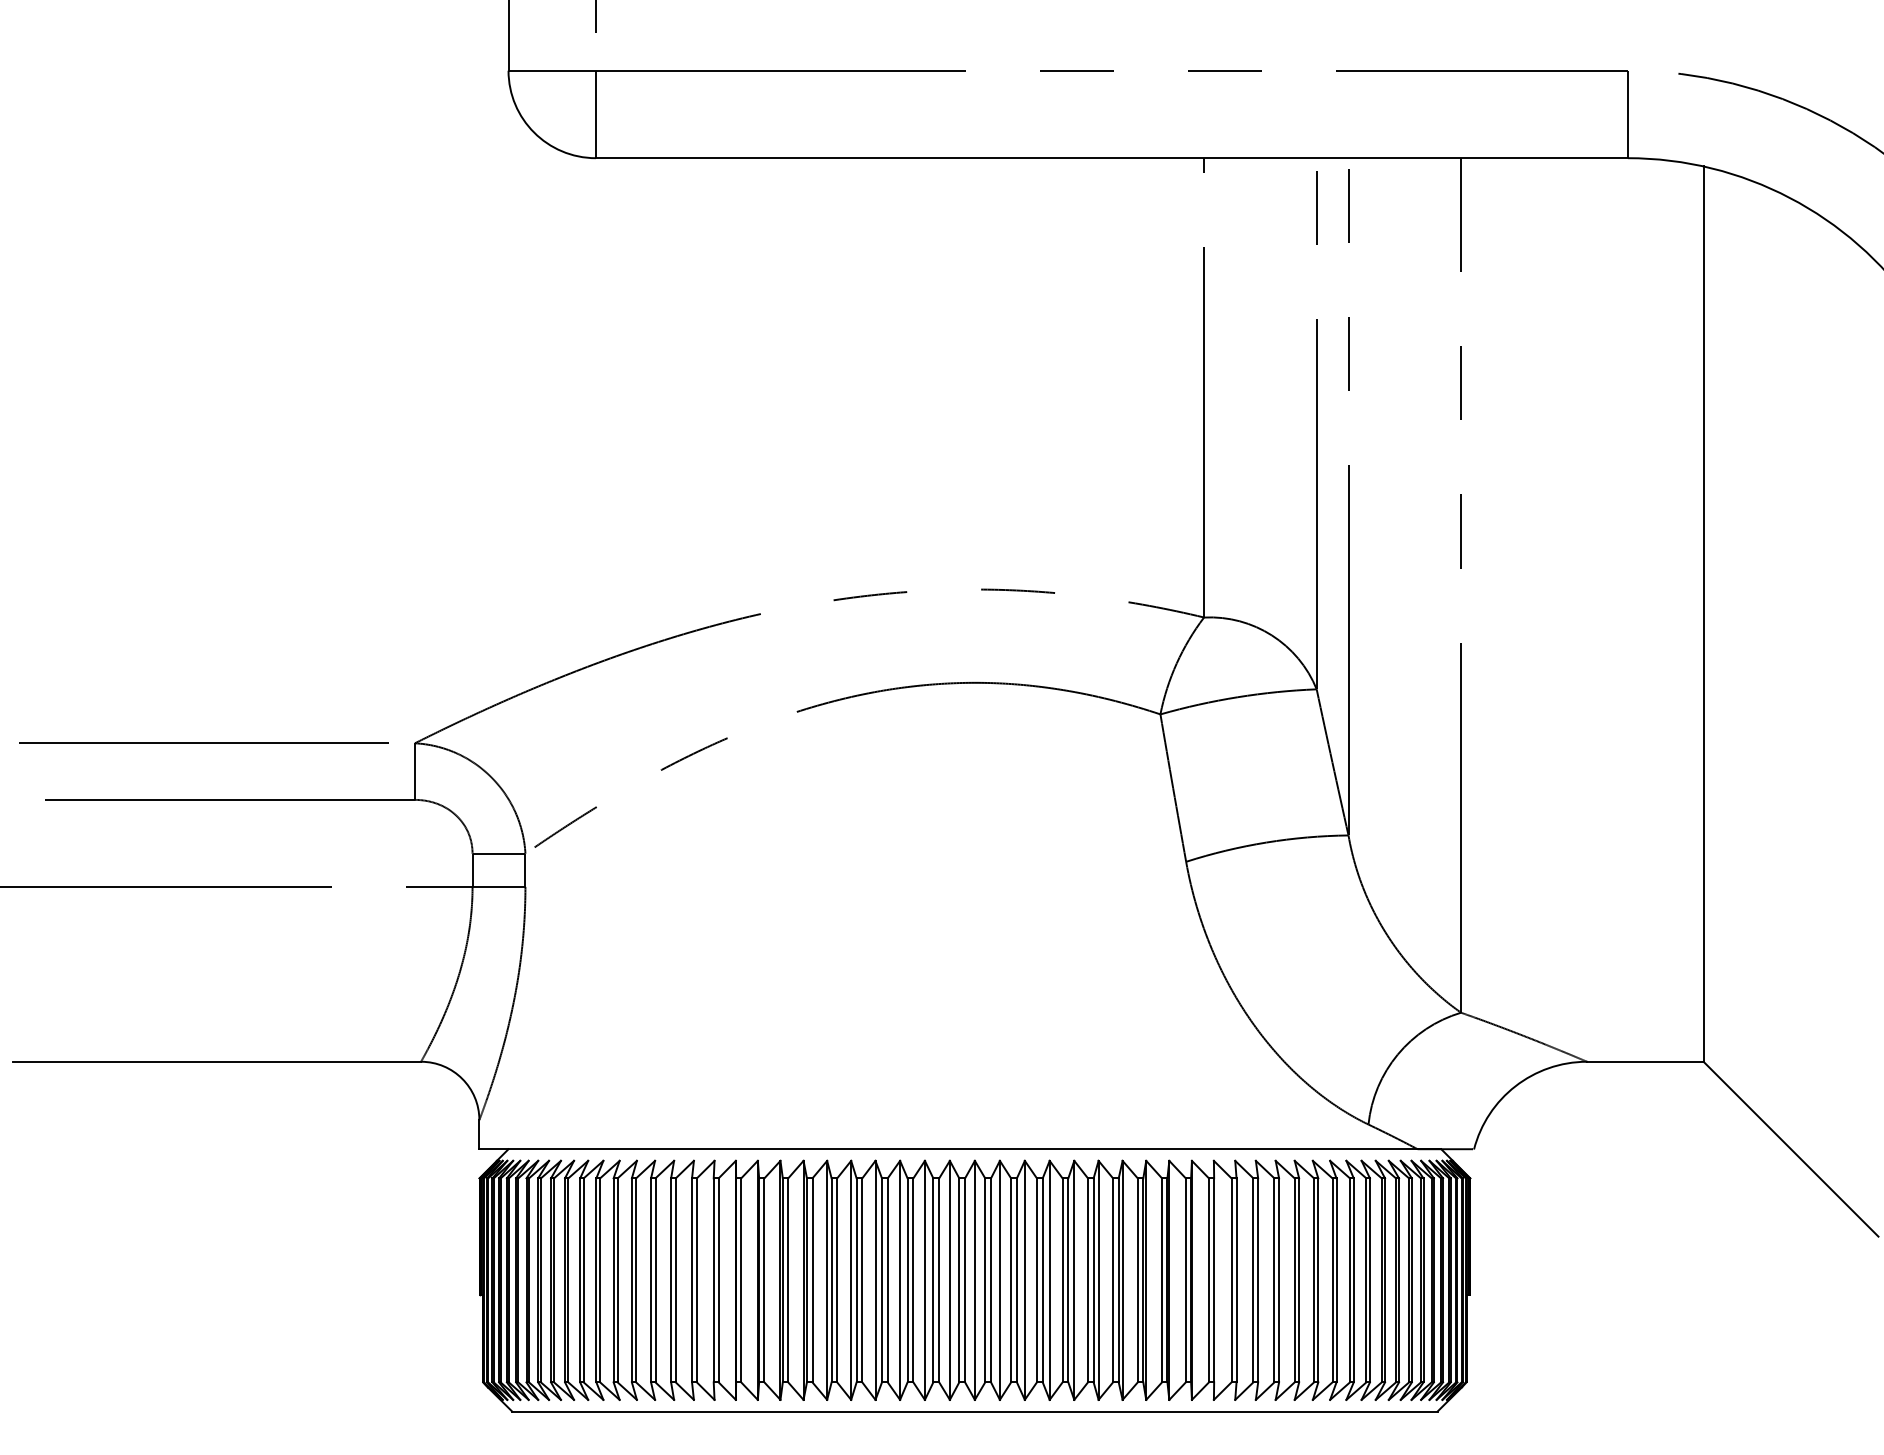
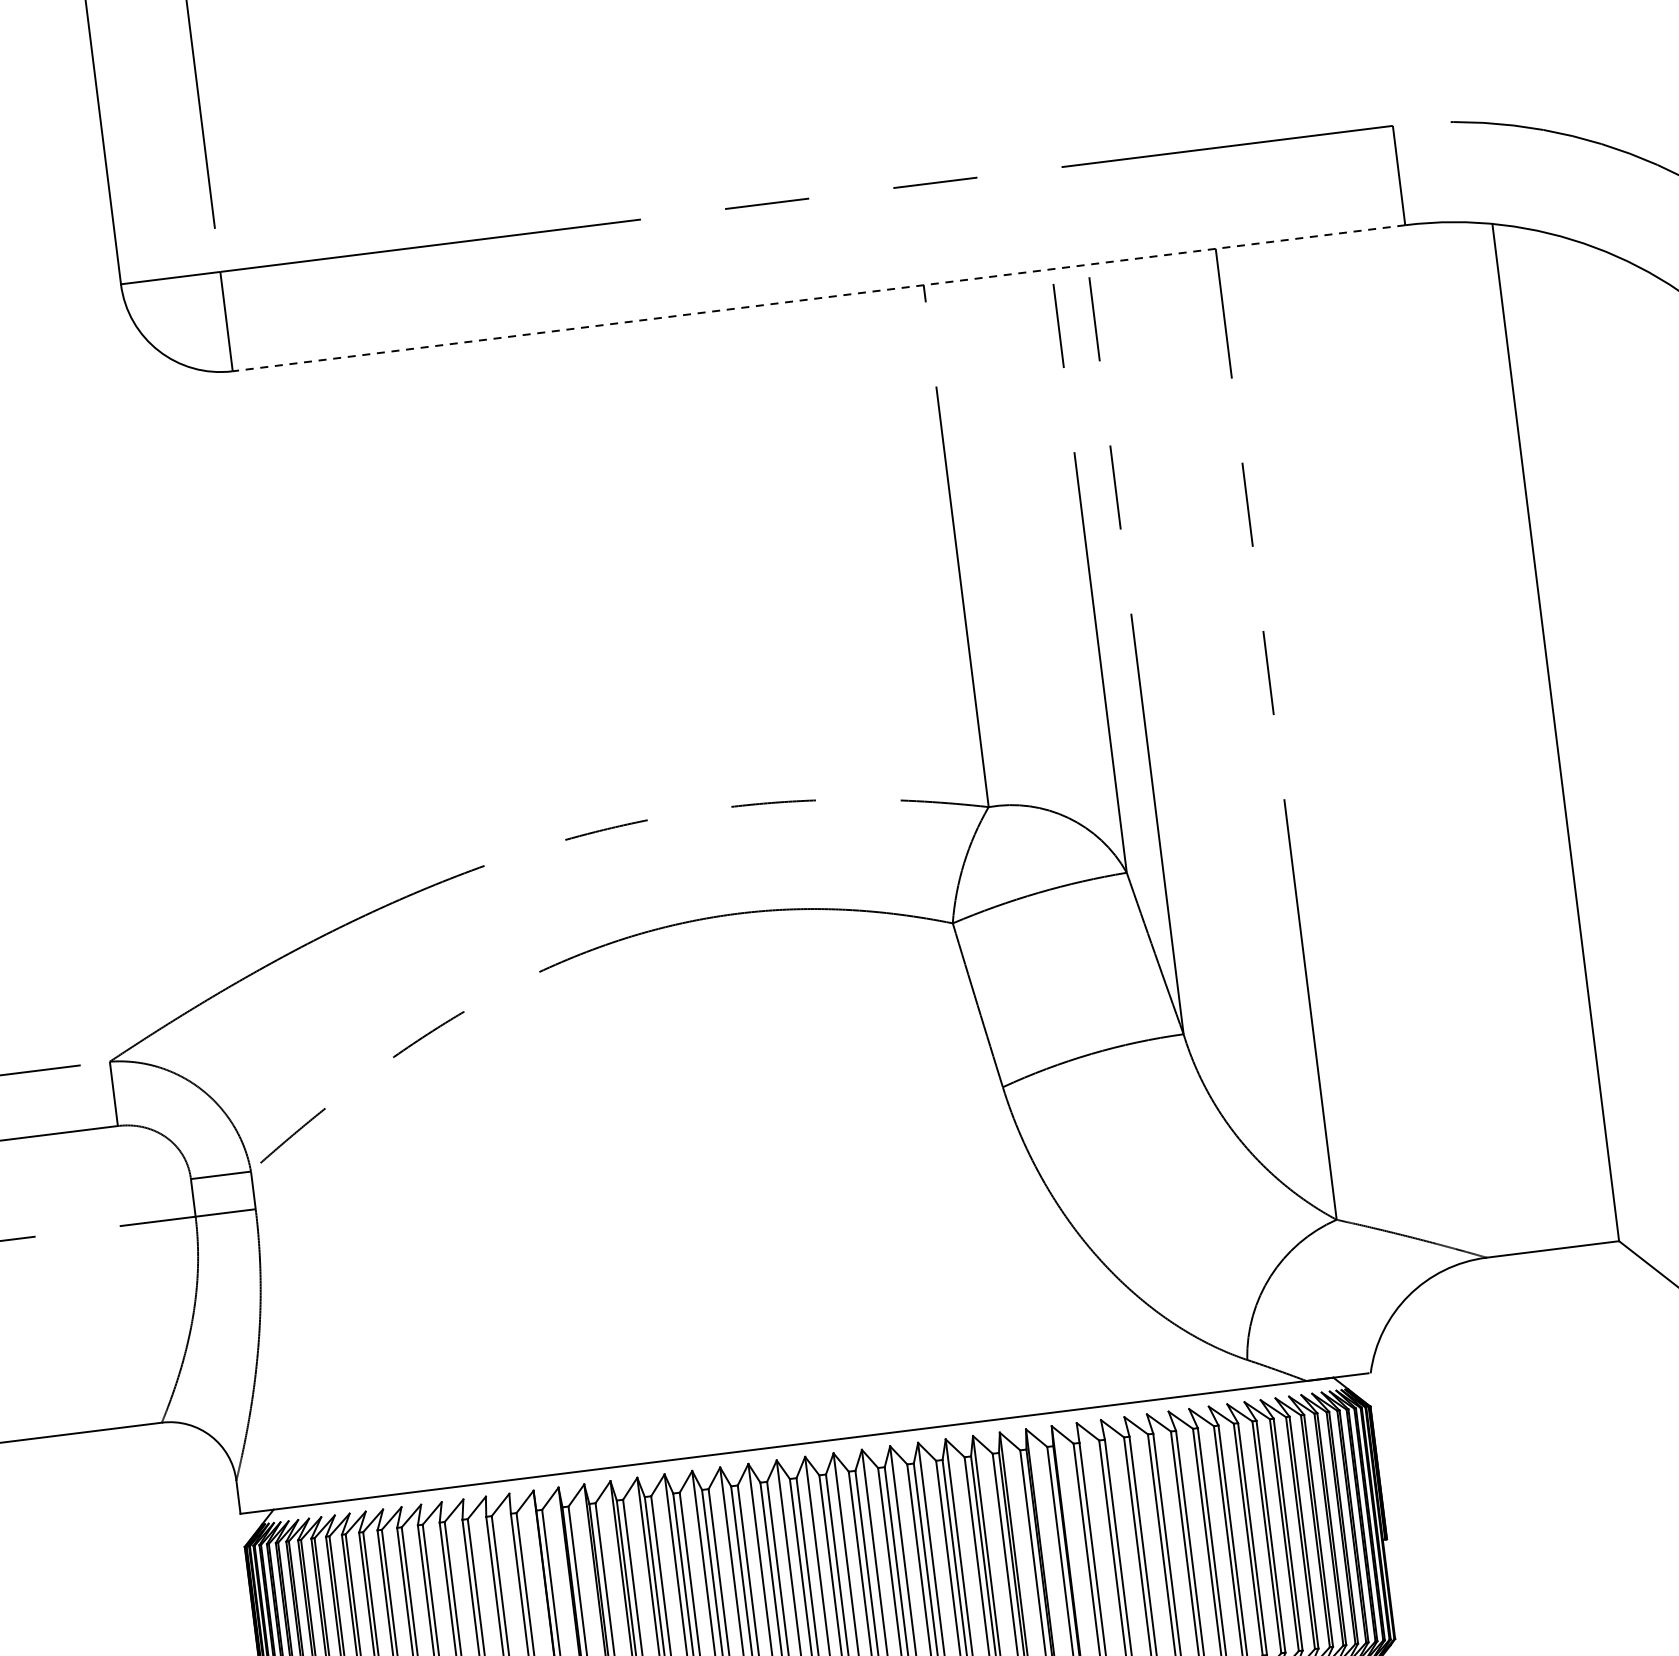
line: (1111, 158) -> (818, 298), solid -> dashed

